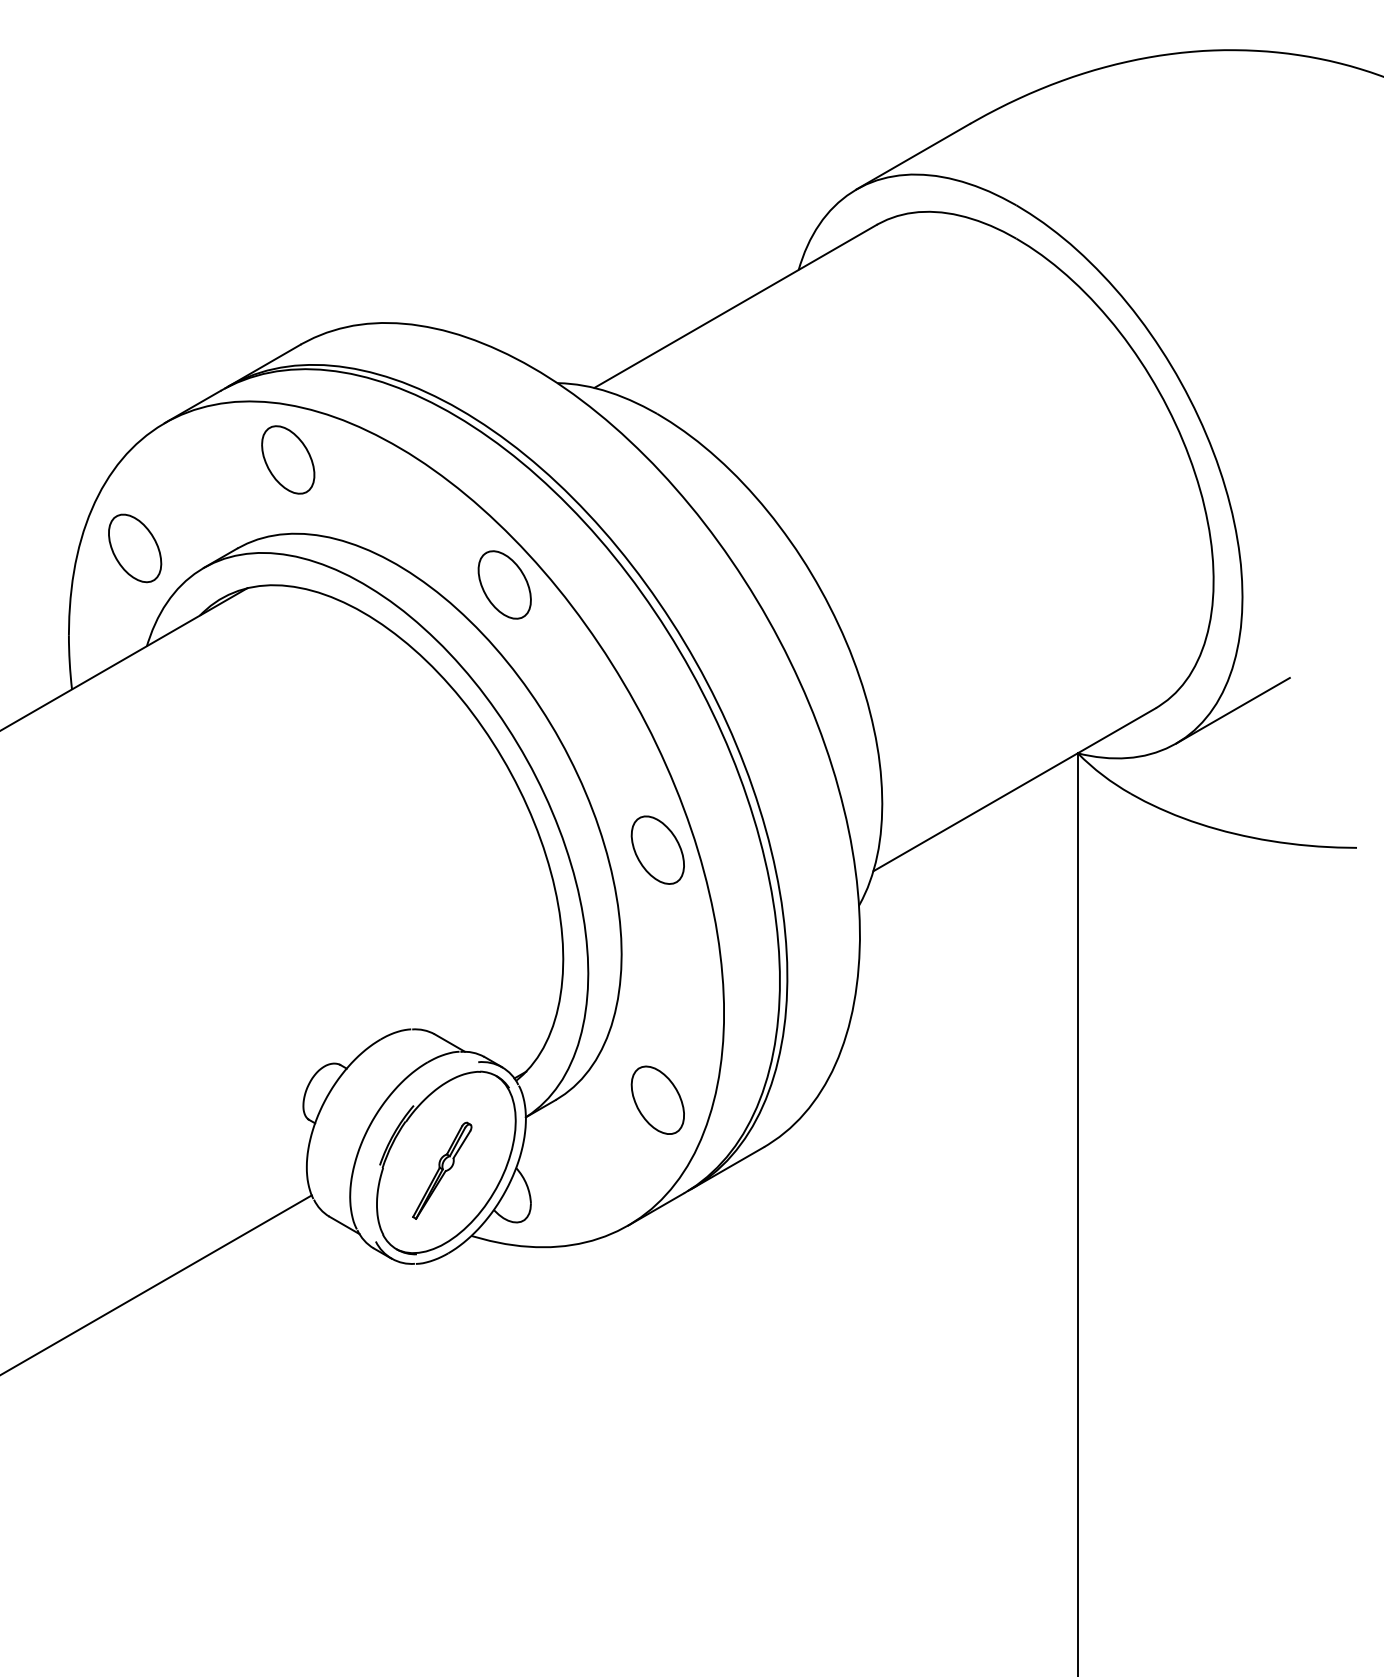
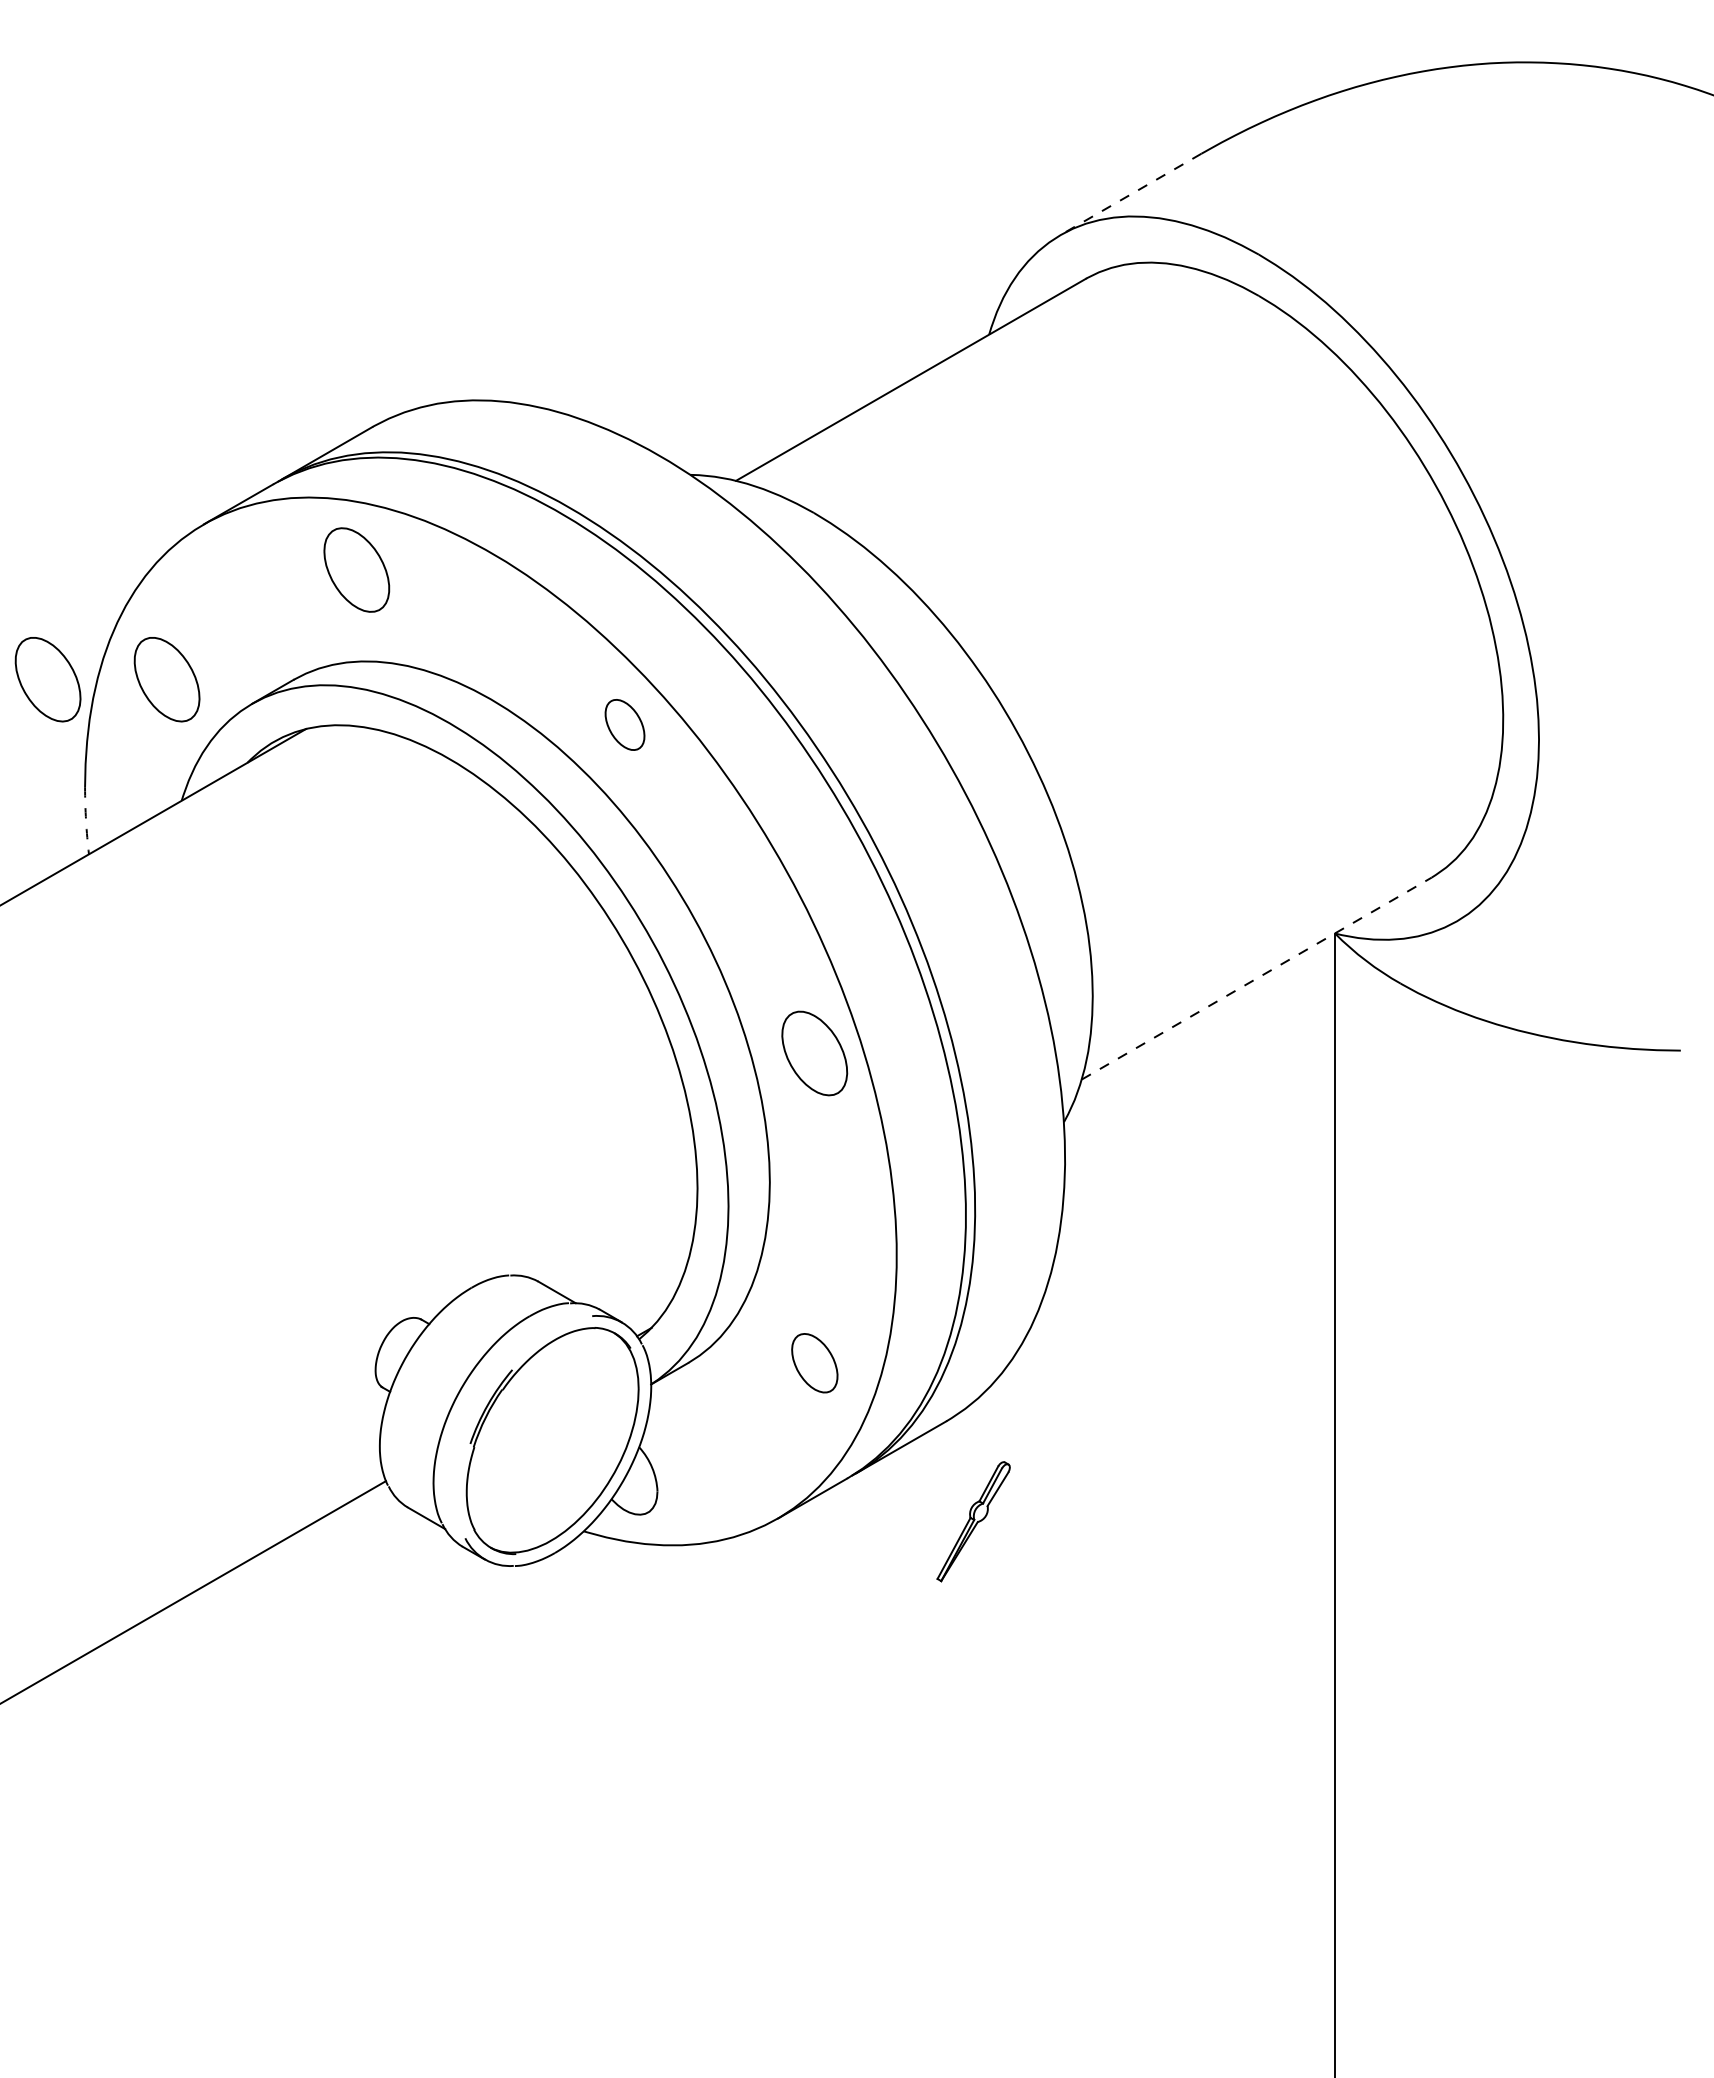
line: (912, 156) -> (1130, 194), solid -> dashed
part: (38, 548) -> (47, 679), added
part: (504, 584) -> (624, 724), size x0.6
arc: (70, 662) -> (86, 820), solid -> dashed
line: (1233, 710) -> (1527, 880), removed
line: (1015, 789) -> (1257, 978), solid -> dashed
part: (657, 1099) -> (814, 1362), size x0.7
part: (442, 1170) -> (973, 1521), moved

